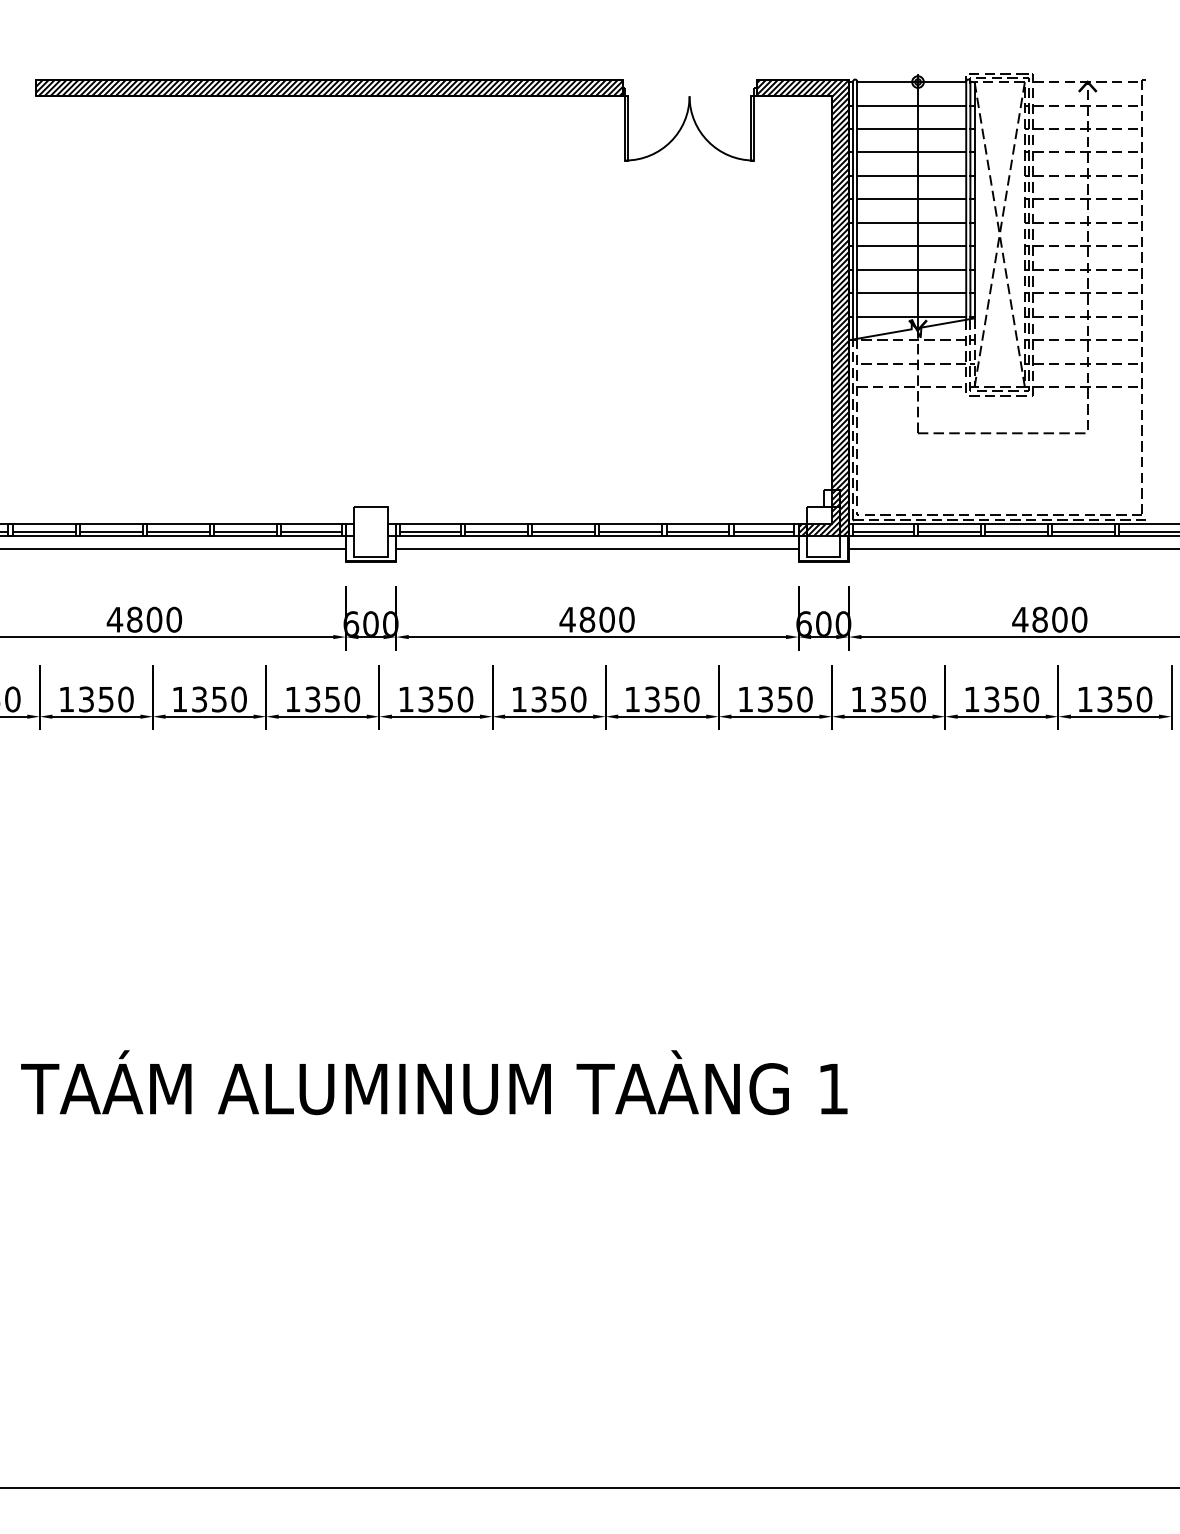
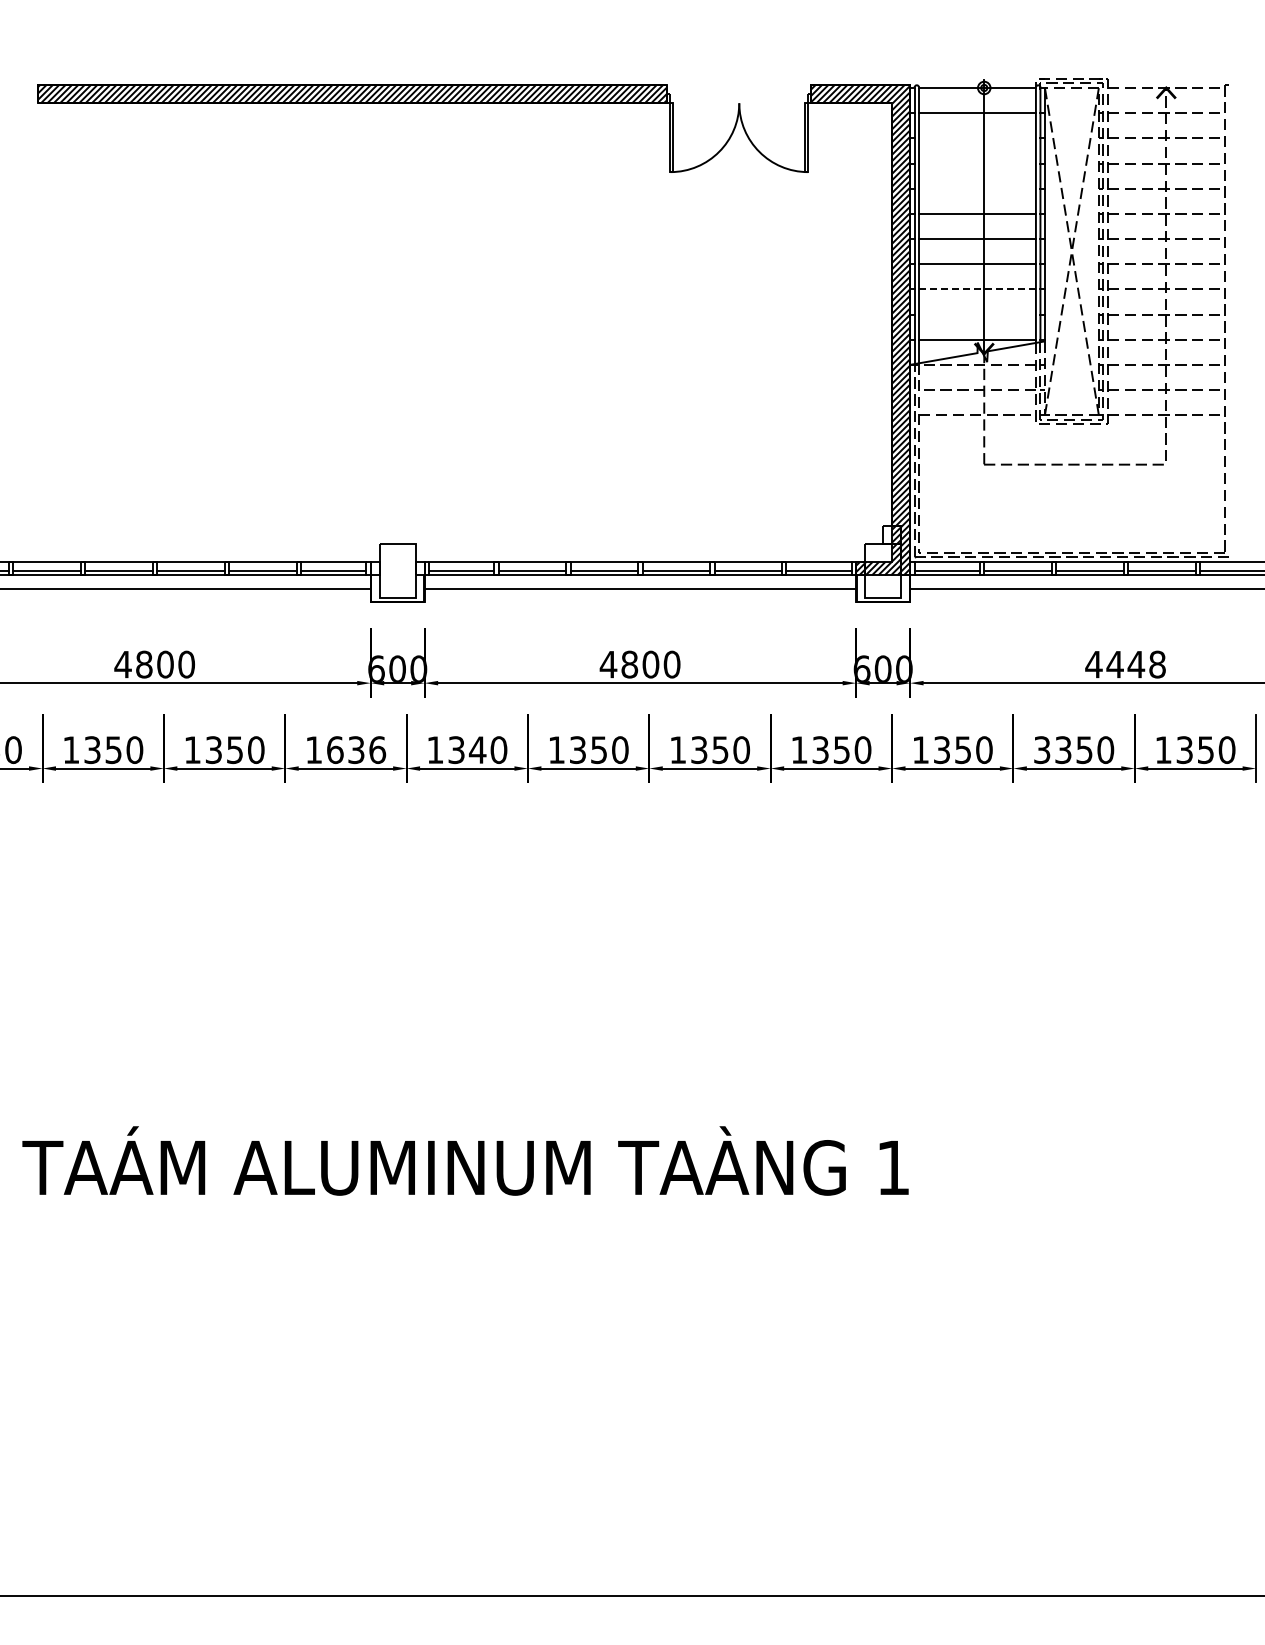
line: (911, 129) -> (977, 138), removed
line: (911, 152) -> (977, 163), removed
line: (911, 175) -> (977, 188), removed
line: (911, 269) -> (977, 289), solid -> dashed
line: (911, 293) -> (977, 314), removed
text: (1059, 619) -> (1135, 664), 4800 -> 4448
text: (332, 699) -> (356, 750), 1350 -> 1636
text: (445, 699) -> (477, 750), 1350 -> 1340
text: (972, 699) -> (1042, 750), 1350 -> 3350

